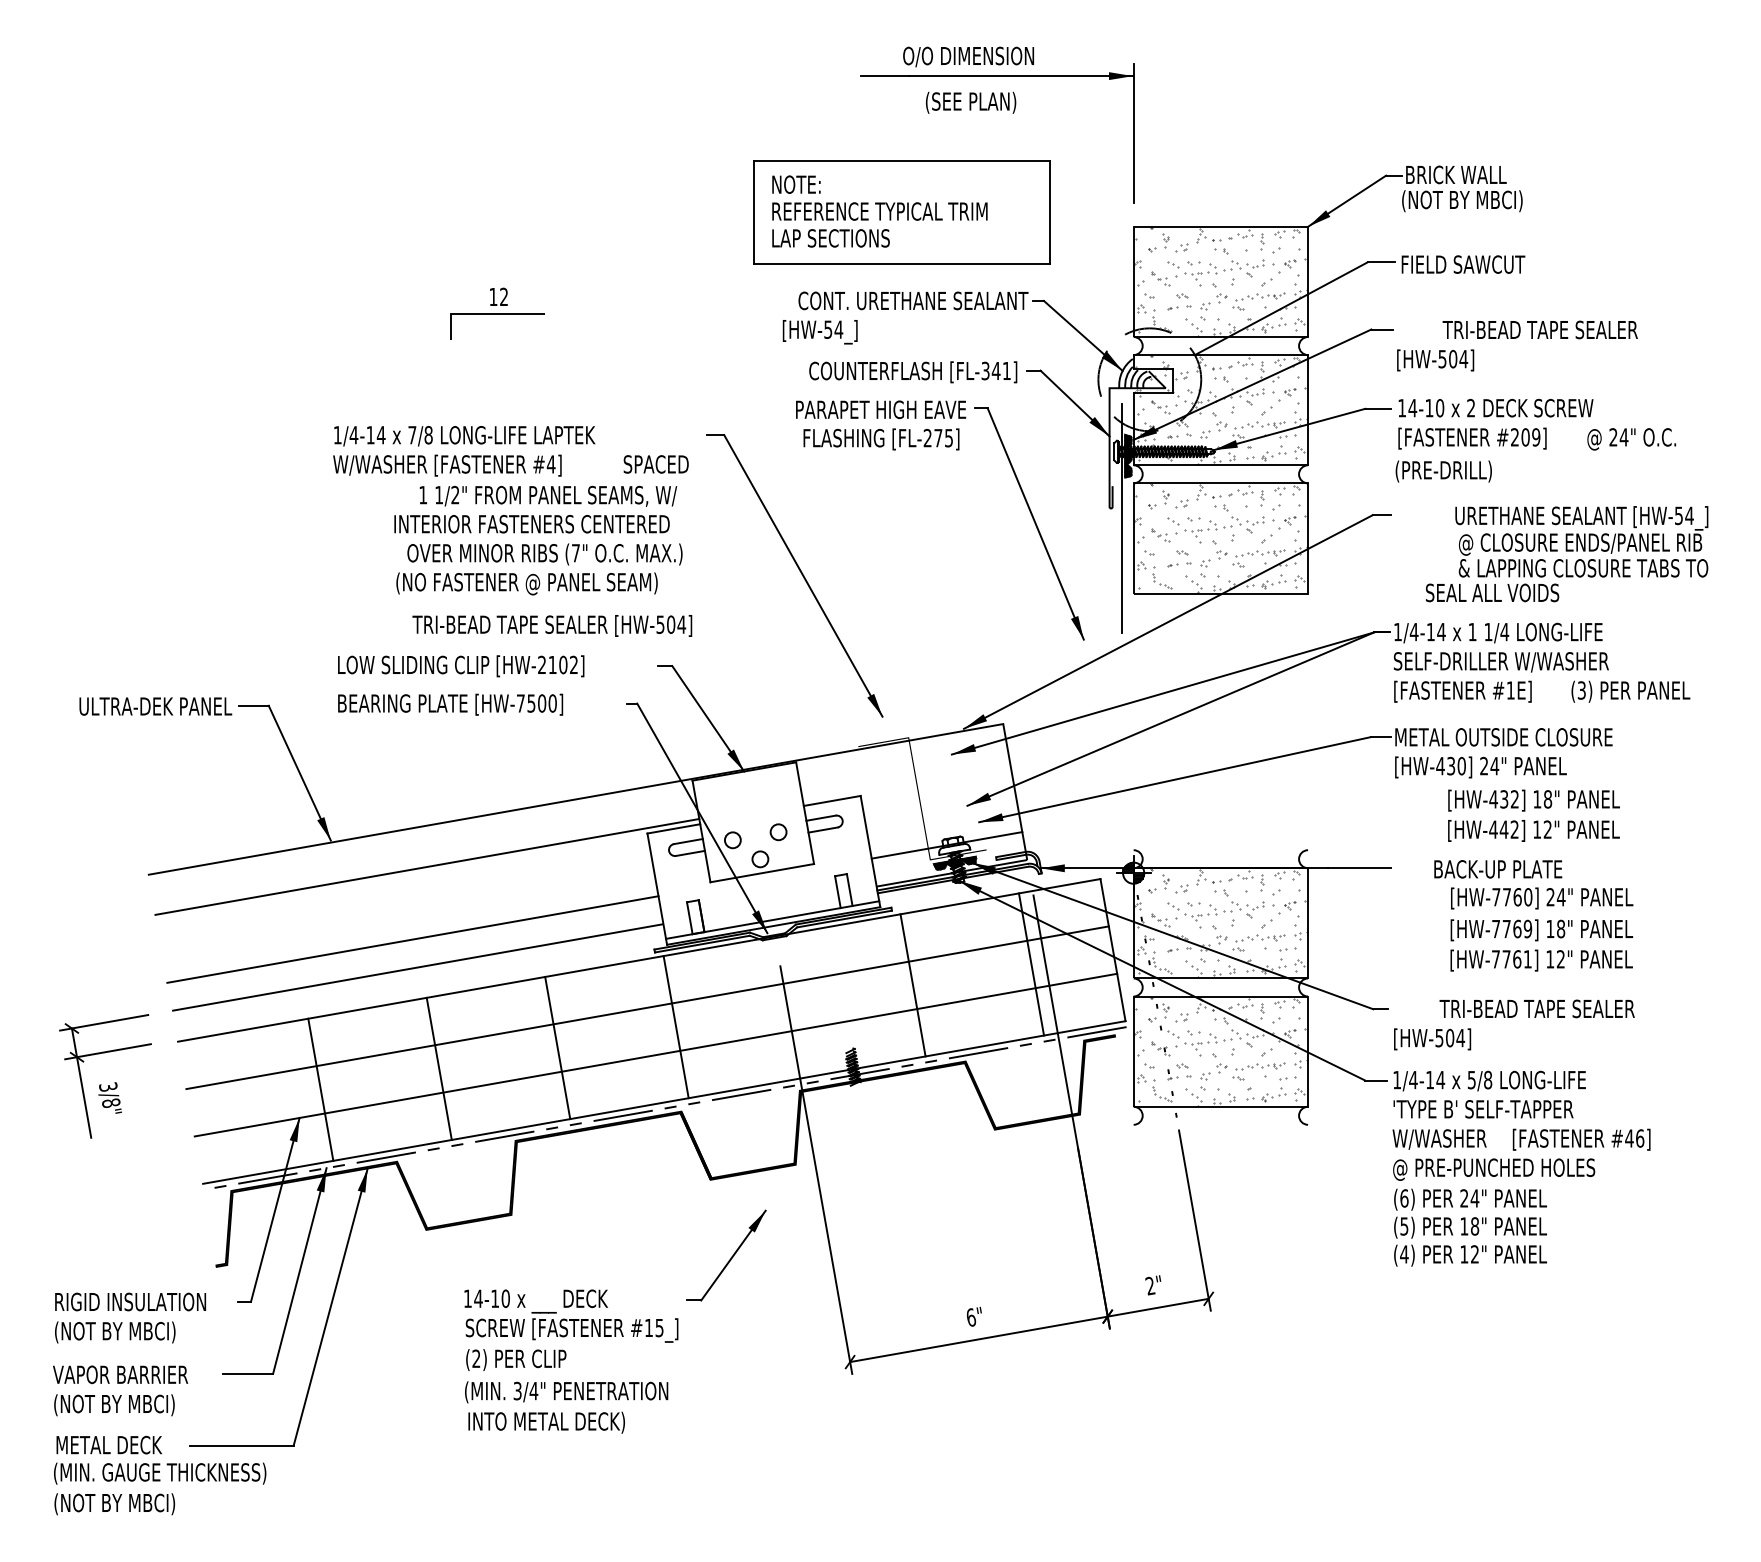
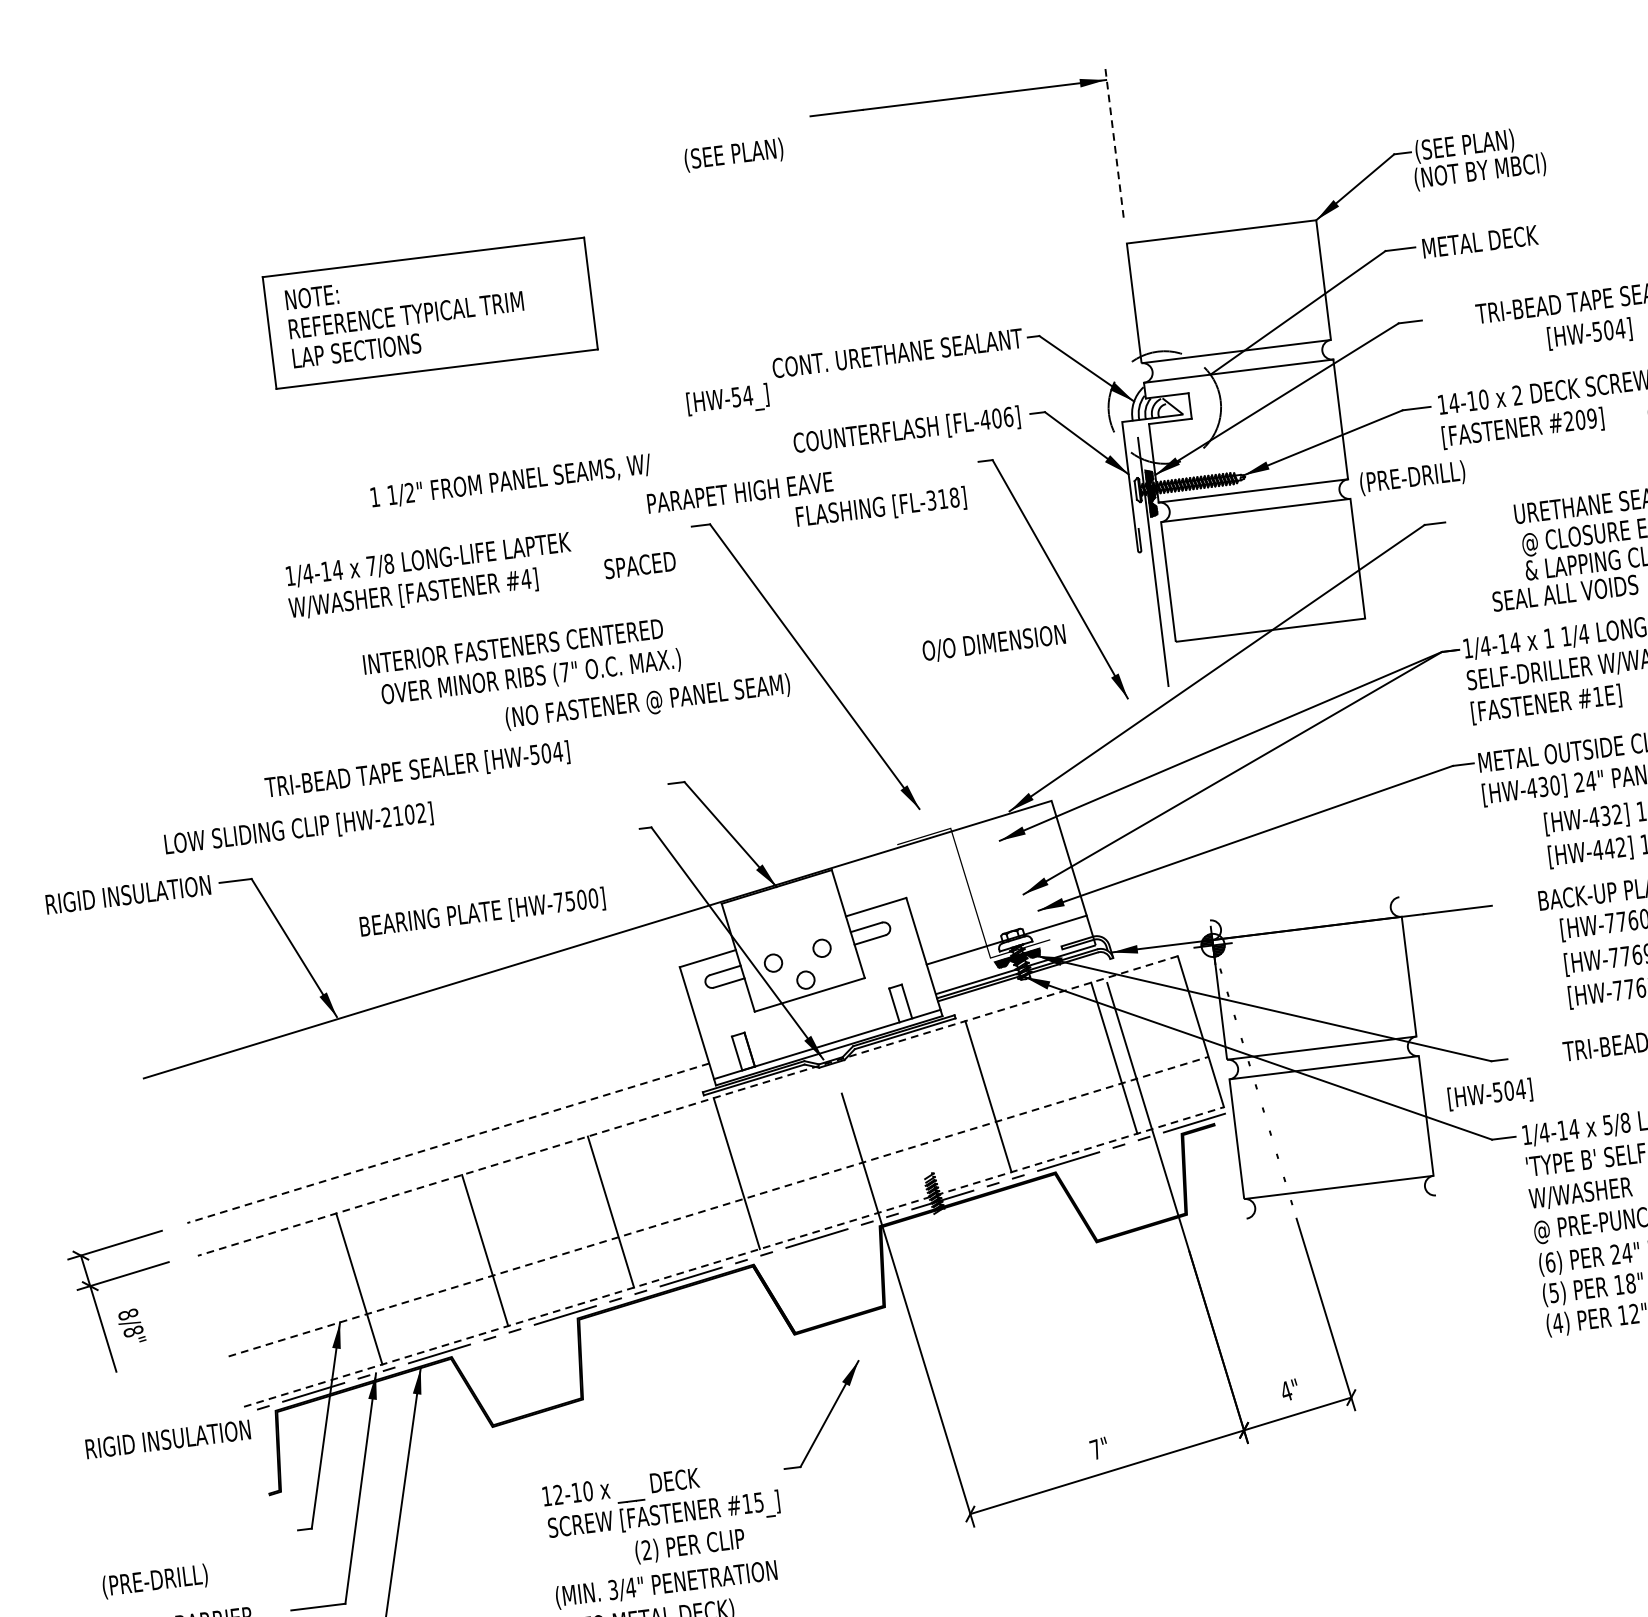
text: (968, 56) -> (993, 643), moved
text: (971, 102) -> (734, 154), moved
line: (1133, 133) -> (1114, 142), solid -> dashed
text: (1456, 176) -> (1470, 145), BRICK WALL -> (SEE PLAN)
part: (901, 212) -> (429, 313), moved
text: (1464, 264) -> (1491, 240), FIELD SAWCUT -> METAL DECK
hatch: (1220, 281) -> (1228, 291), removed
part: (497, 313) -> (447, 422), removed
text: (819, 332) -> (727, 401), moved
text: (1435, 360) -> (1589, 334), moved
text: (996, 370) -> (997, 417), [FL-341] -> [FL-406]
text: (881, 409) -> (740, 492), moved
hatch: (1220, 410) -> (1245, 431), removed
text: (938, 437) -> (943, 498), [FL-275] -> [FL-318]
text: (1443, 471) -> (1412, 478), moved
text: (548, 495) -> (511, 480), moved
hatch: (1220, 538) -> (1262, 570), removed
text: (526, 583) -> (647, 702), moved
text: (552, 625) -> (417, 770), moved
text: (461, 666) -> (299, 829), moved
text: (450, 704) -> (482, 913), moved
text: (155, 706) -> (128, 894), ULTRA-DEK PANEL -> RIGID INSULATION
line: (427, 866) -> (445, 1032), removed
hatch: (1220, 923) -> (1314, 988), removed
line: (412, 939) -> (438, 1113), removed
line: (638, 960) -> (687, 1106), solid -> dashed
line: (417, 967) -> (447, 1143), solid -> dashed
line: (647, 1007) -> (703, 1156), removed
text: (1432, 1039) -> (1490, 1094), moved
hatch: (1220, 1051) -> (1331, 1127), removed
line: (656, 1055) -> (719, 1207), solid -> dashed
text: (108, 1086) -> (128, 1313), 3/8" -> 8/8"
line: (664, 1102) -> (734, 1256), solid -> dashed
text: (1150, 1285) -> (1286, 1390), 2" -> 4"
text: (478, 1298) -> (558, 1494), 14-10 -> 12-10
text: (130, 1301) -> (167, 1438), moved
text: (970, 1317) -> (1095, 1449), 6" -> 7"
text: (119, 1332) -> (173, 1579), (NOT BY MBCI) -> (PRE-DRILL)
text: (516, 1359) -> (690, 1545), moved

